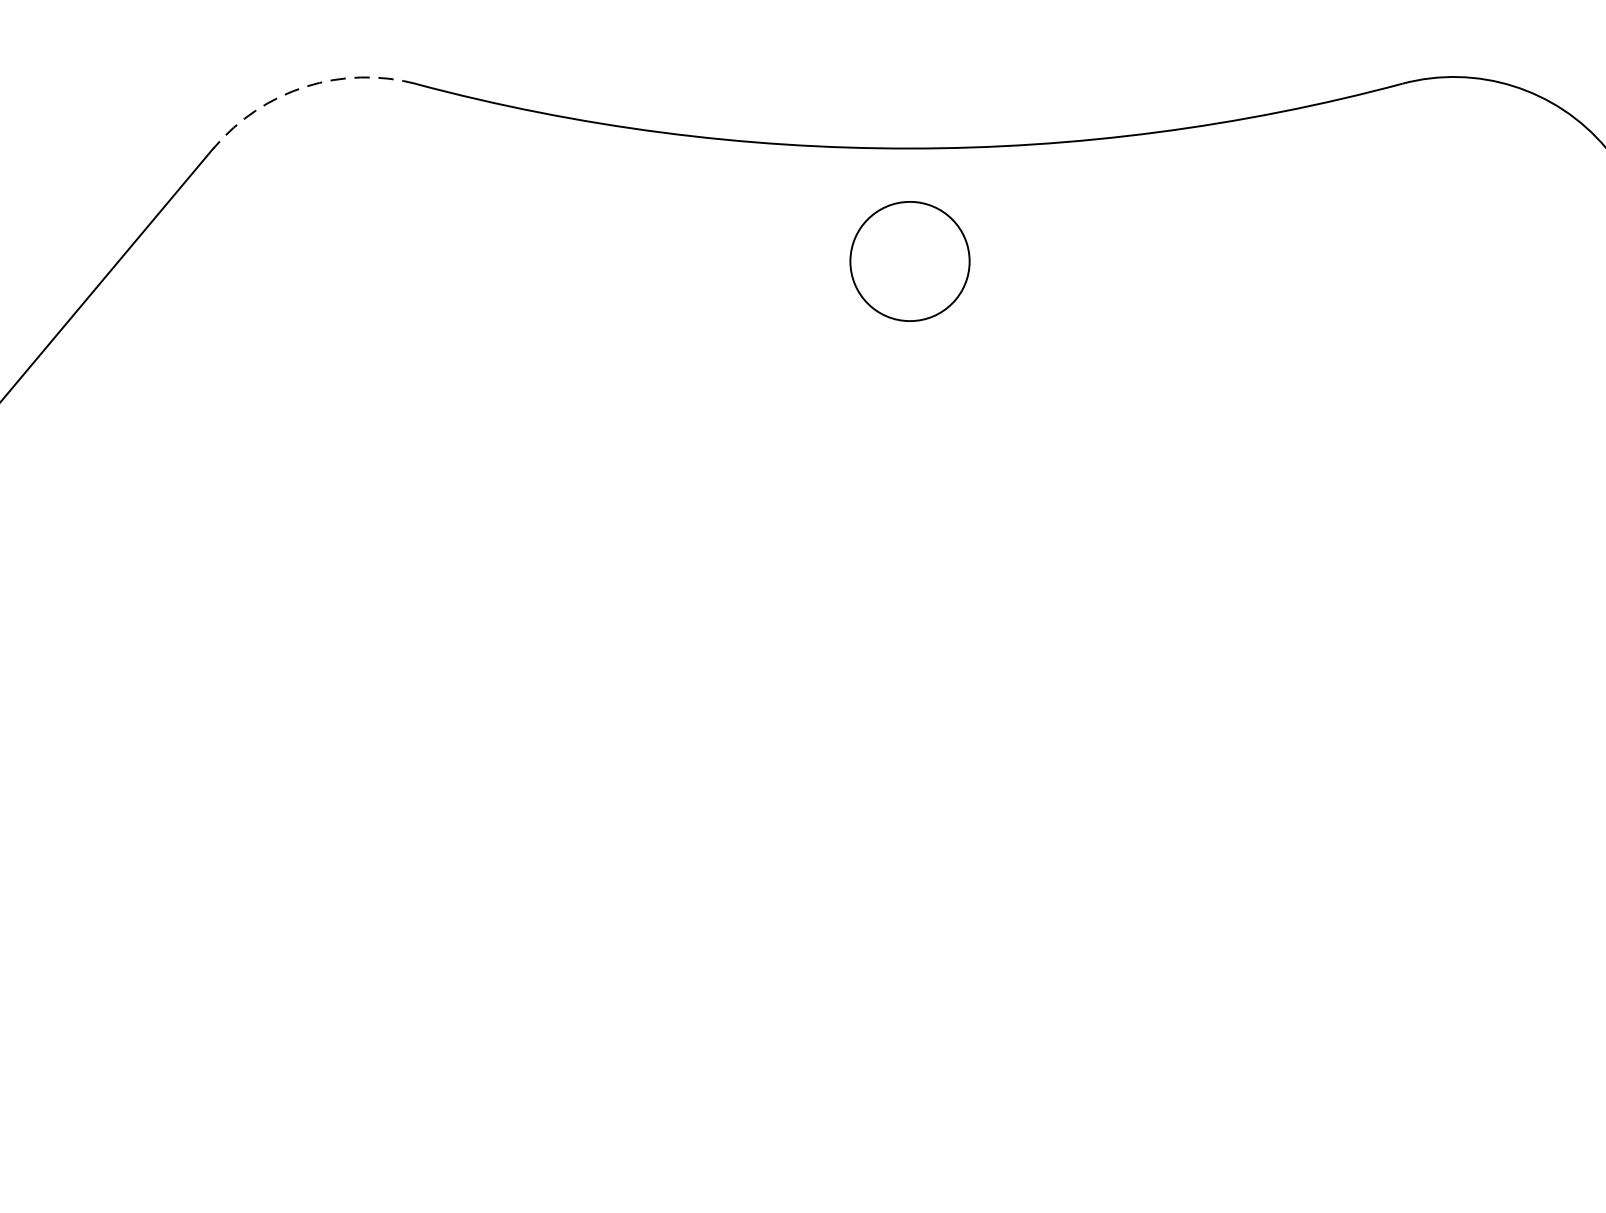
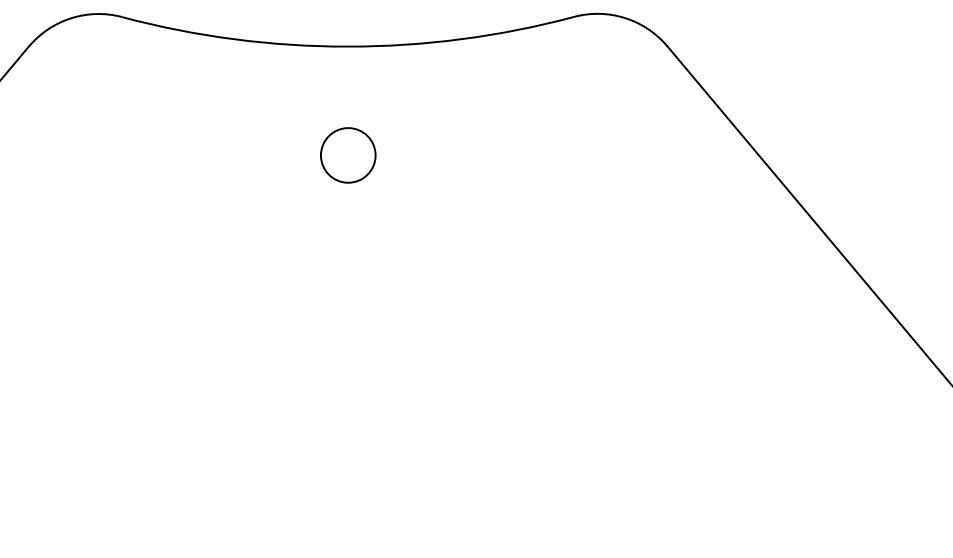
arc: (306, 87) -> (71, 18), dashed -> solid
circle: (910, 261) -> (348, 155), moved

